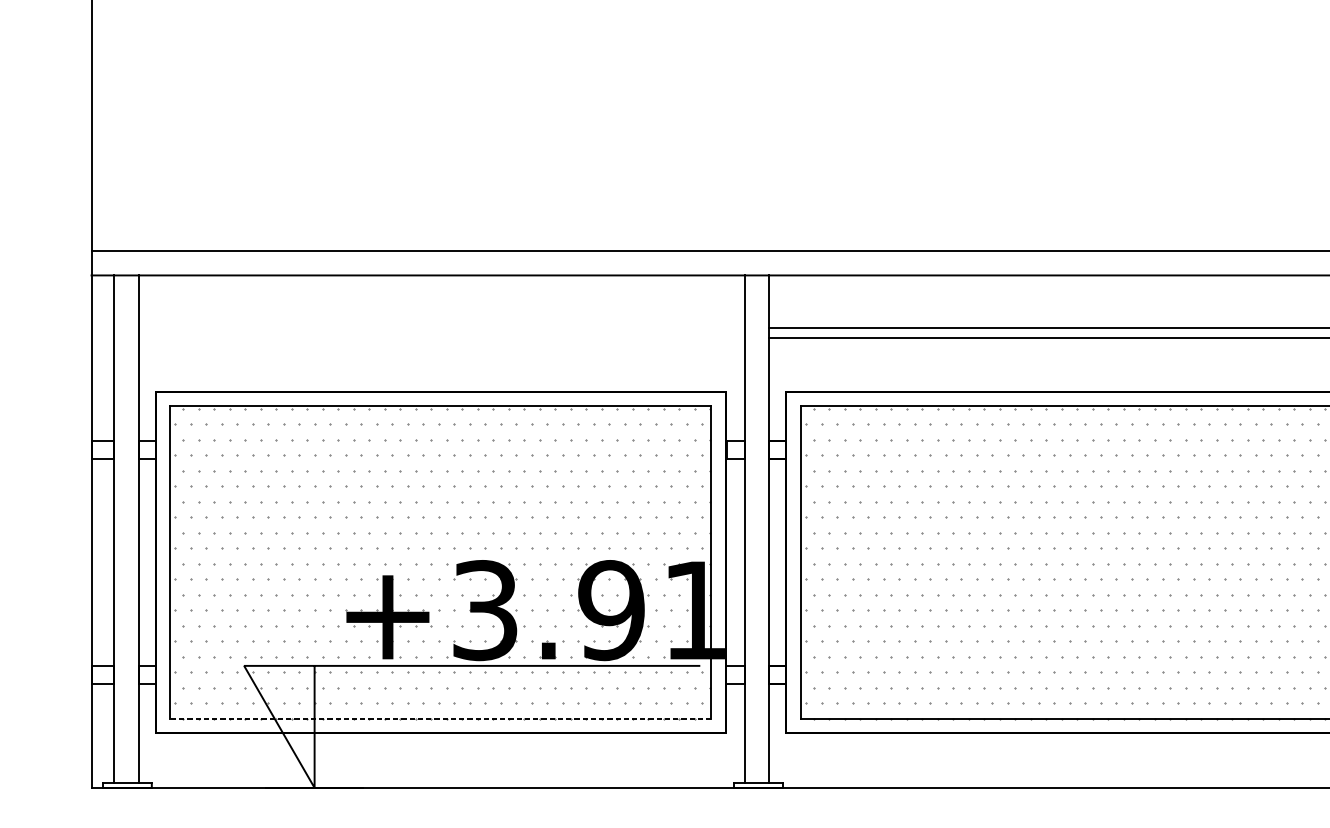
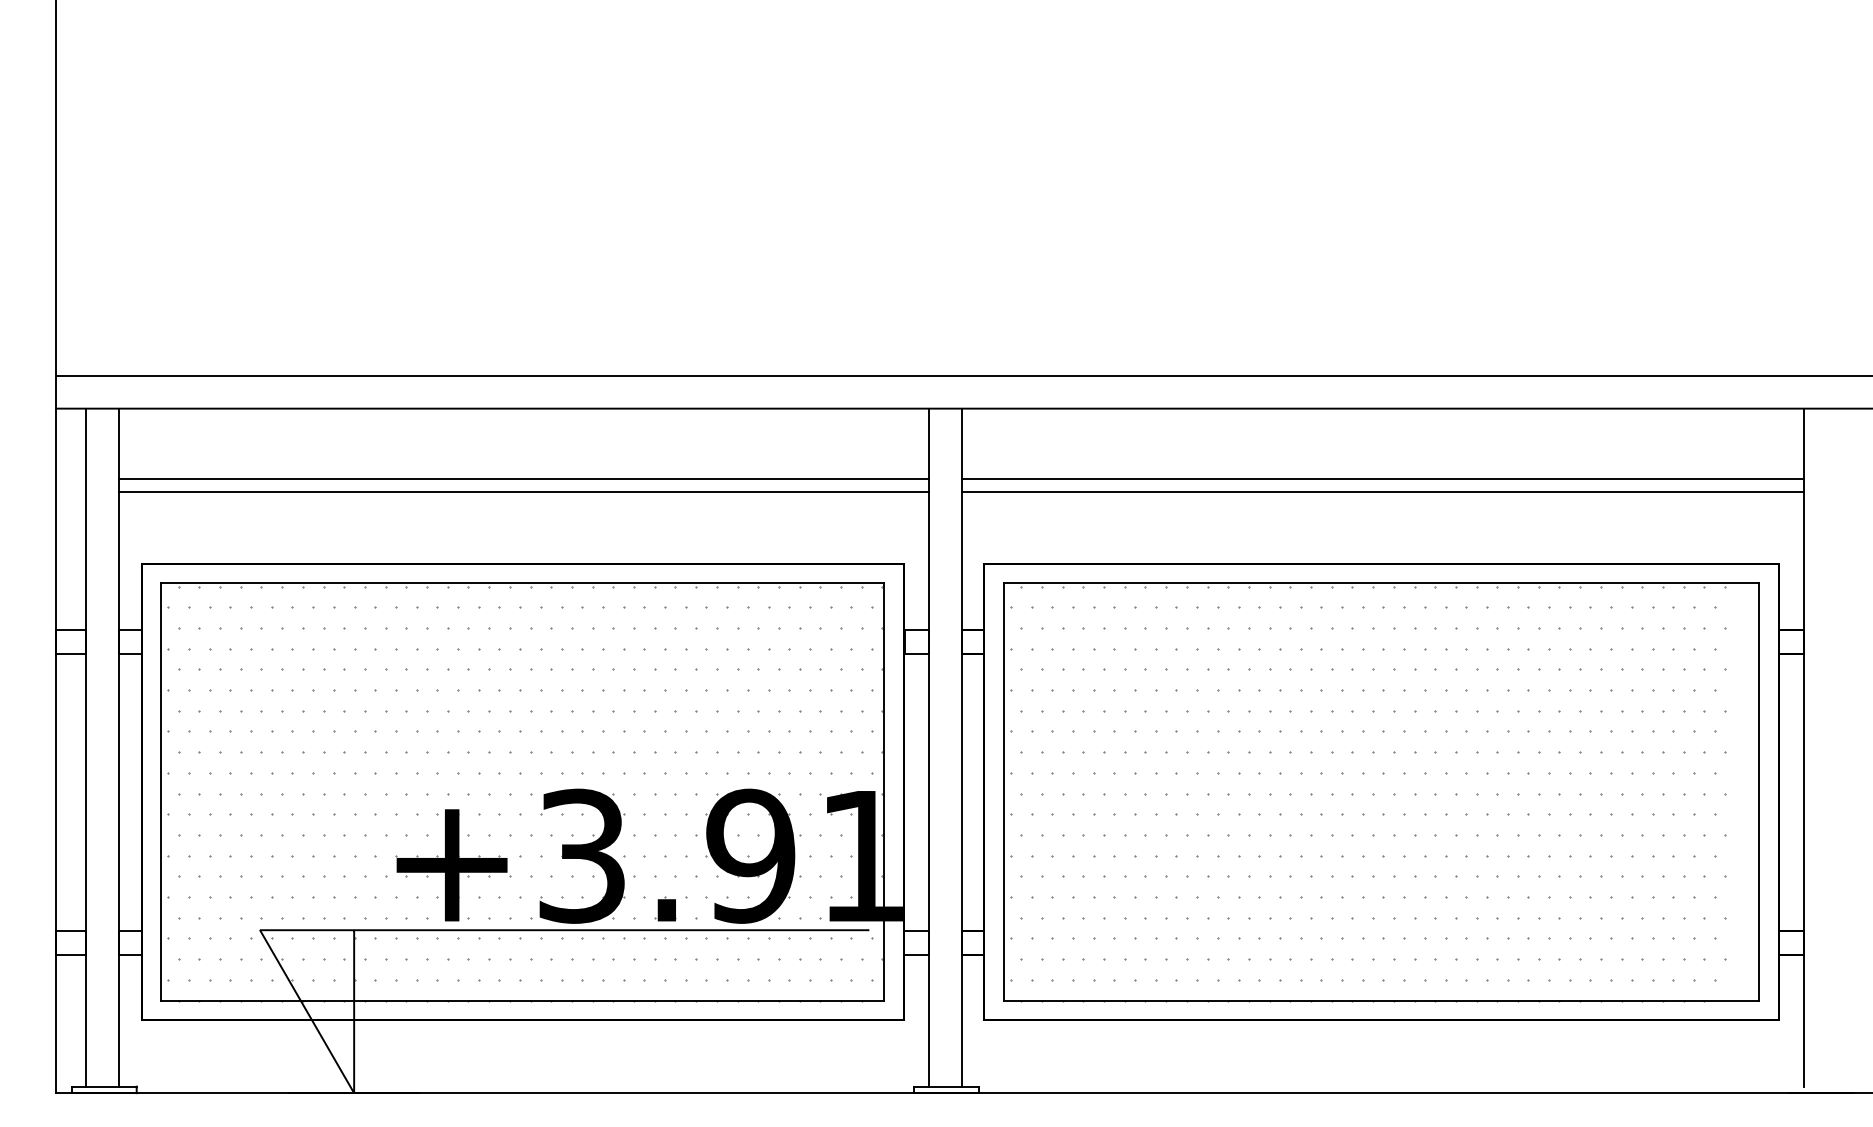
line: (441, 327) -> (523, 478), added
line: (441, 337) -> (523, 491), added
line: (440, 718) -> (522, 1000), dashed -> solid

